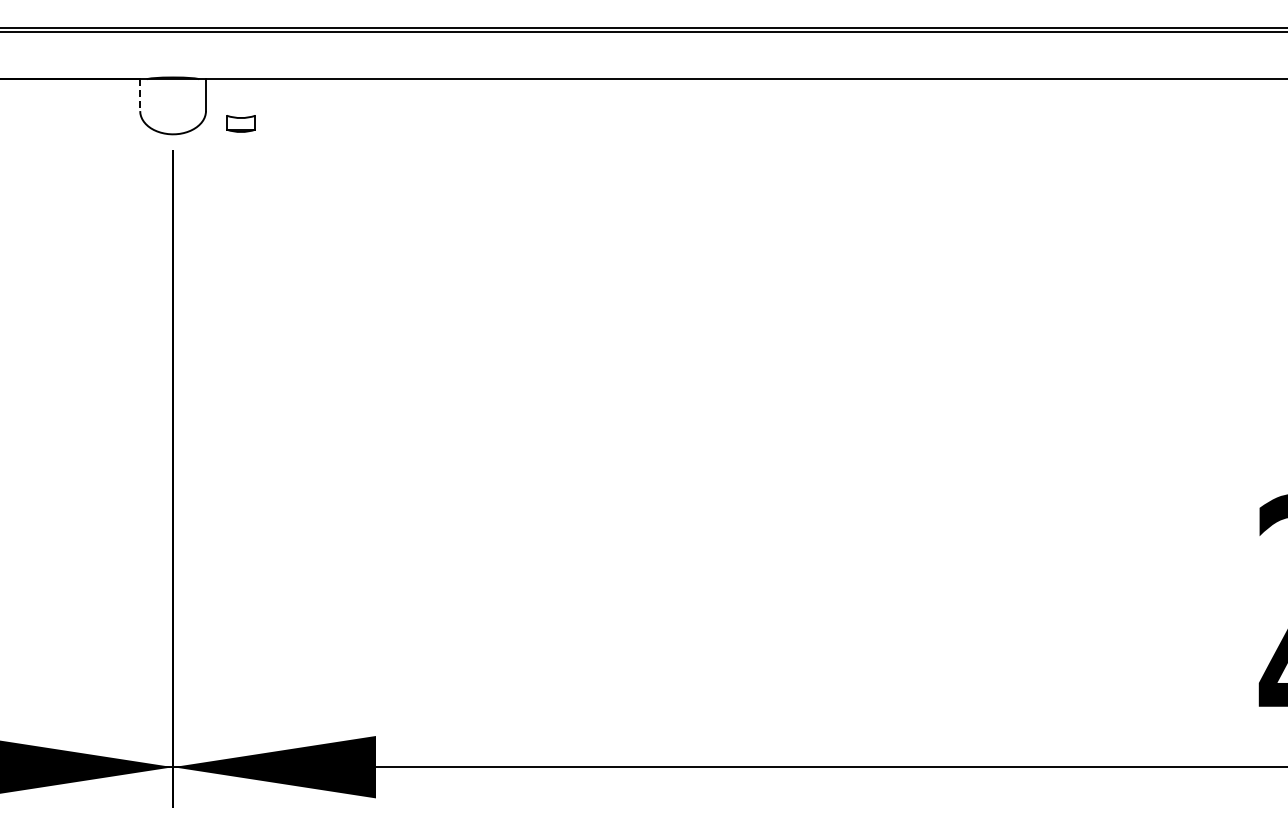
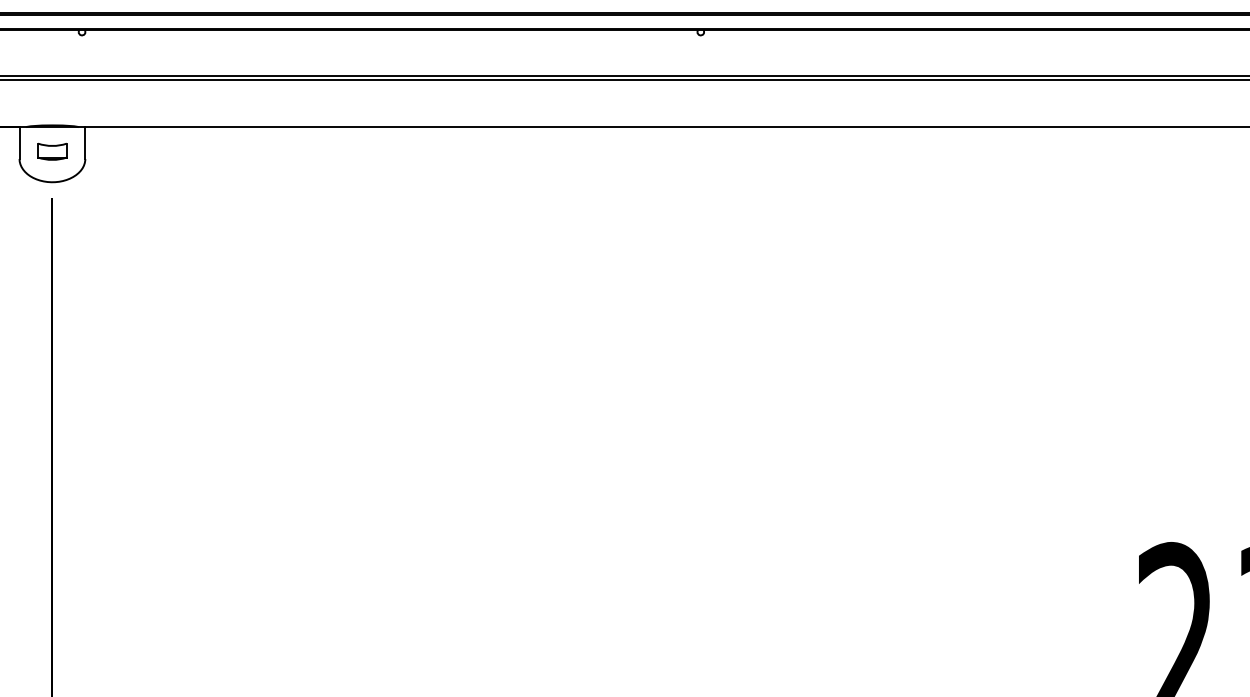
line: (140, 95) -> (19, 143), dashed -> solid
part: (240, 123) -> (51, 151), moved

